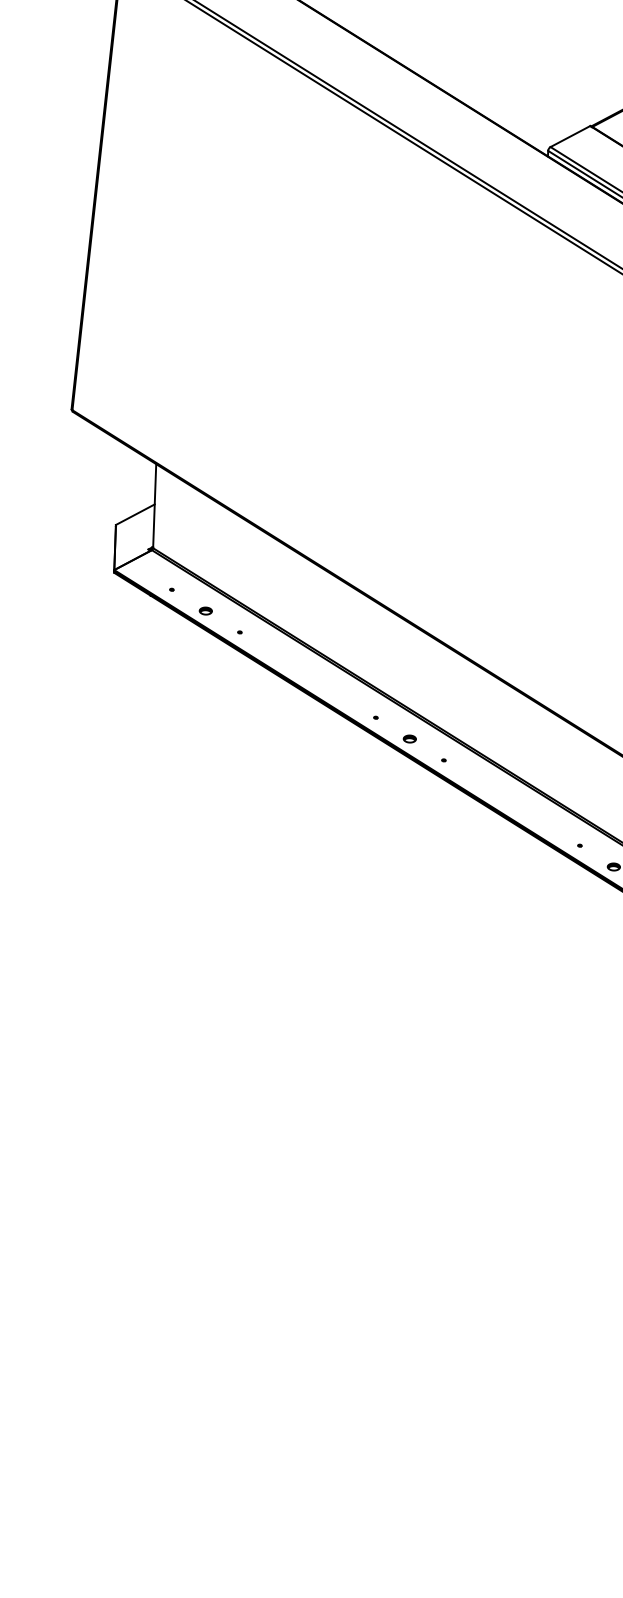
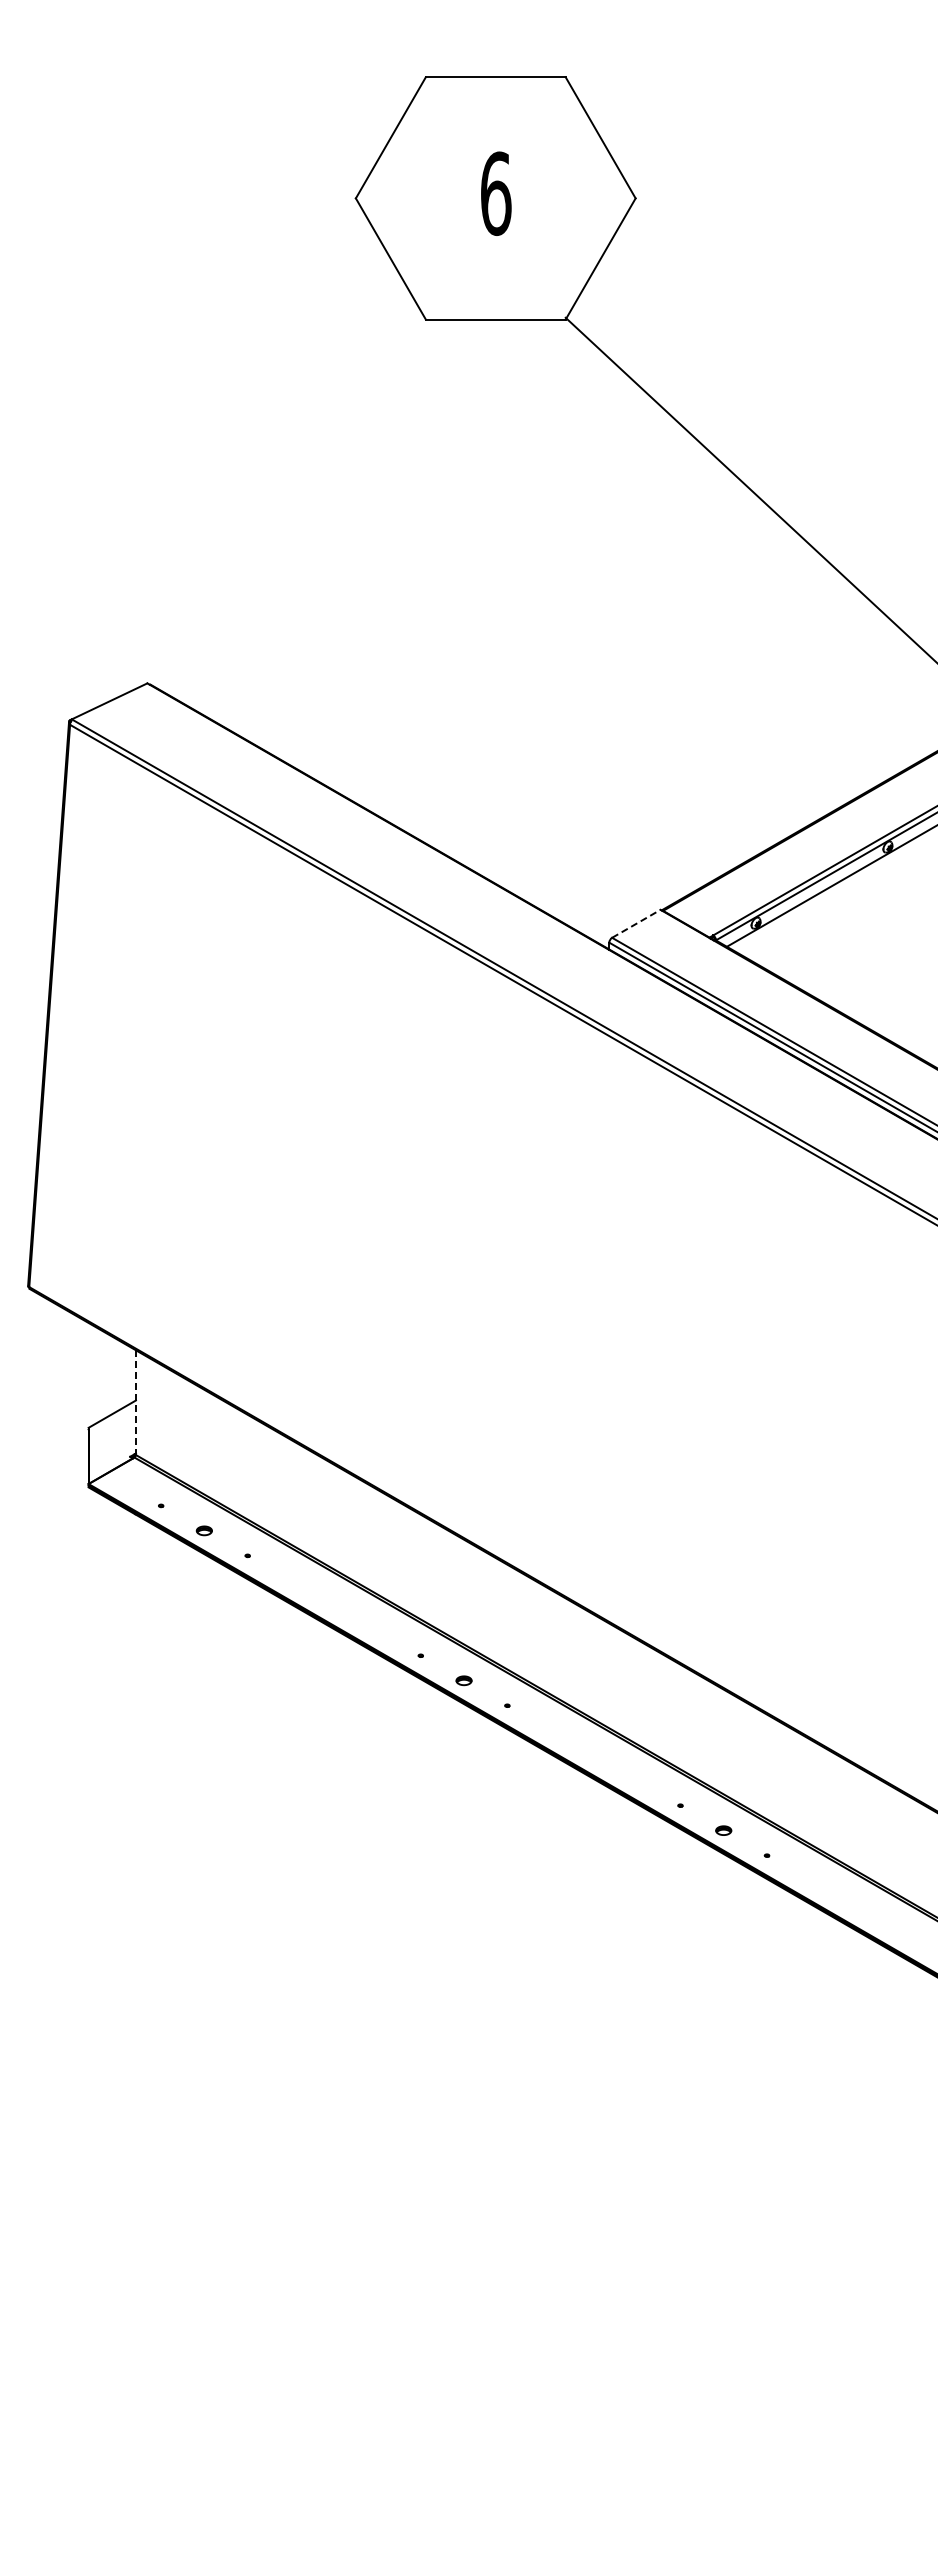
line: (570, 136) -> (636, 923), solid -> dashed
line: (154, 506) -> (135, 1403), solid -> dashed

